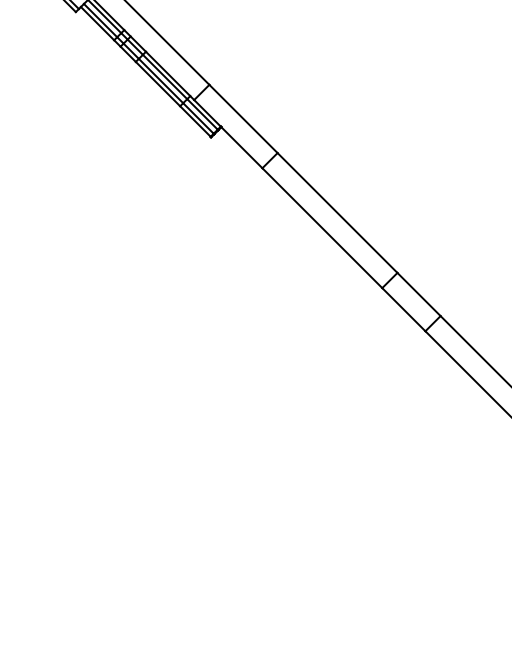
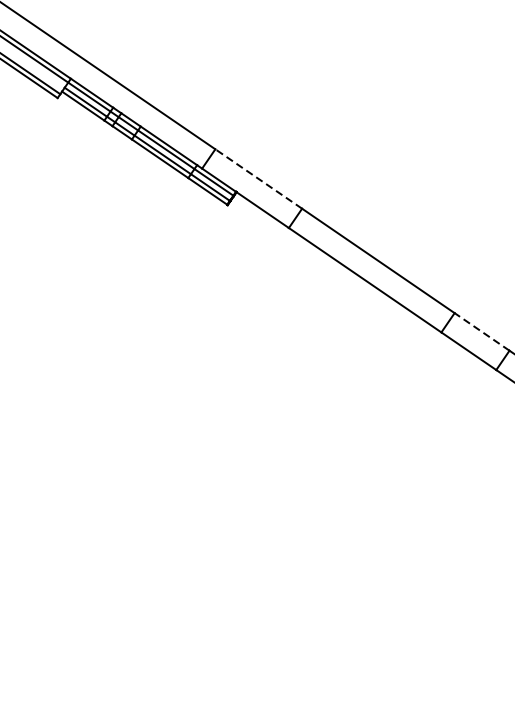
line: (243, 118) -> (258, 178), solid -> dashed
line: (419, 294) -> (482, 331), solid -> dashed

